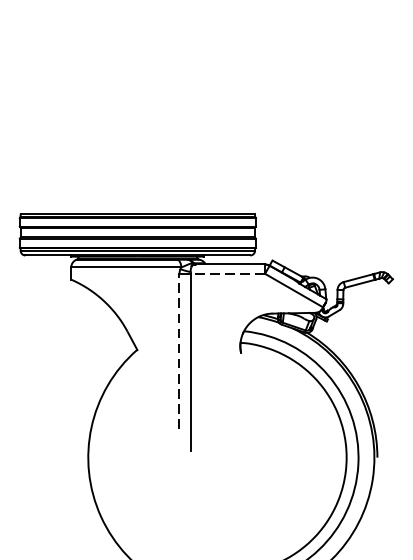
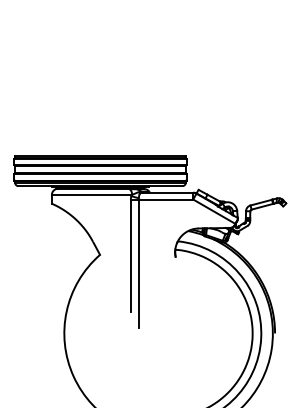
line: (228, 273) -> (166, 199), dashed -> solid
line: (179, 350) -> (130, 255), dashed -> solid

